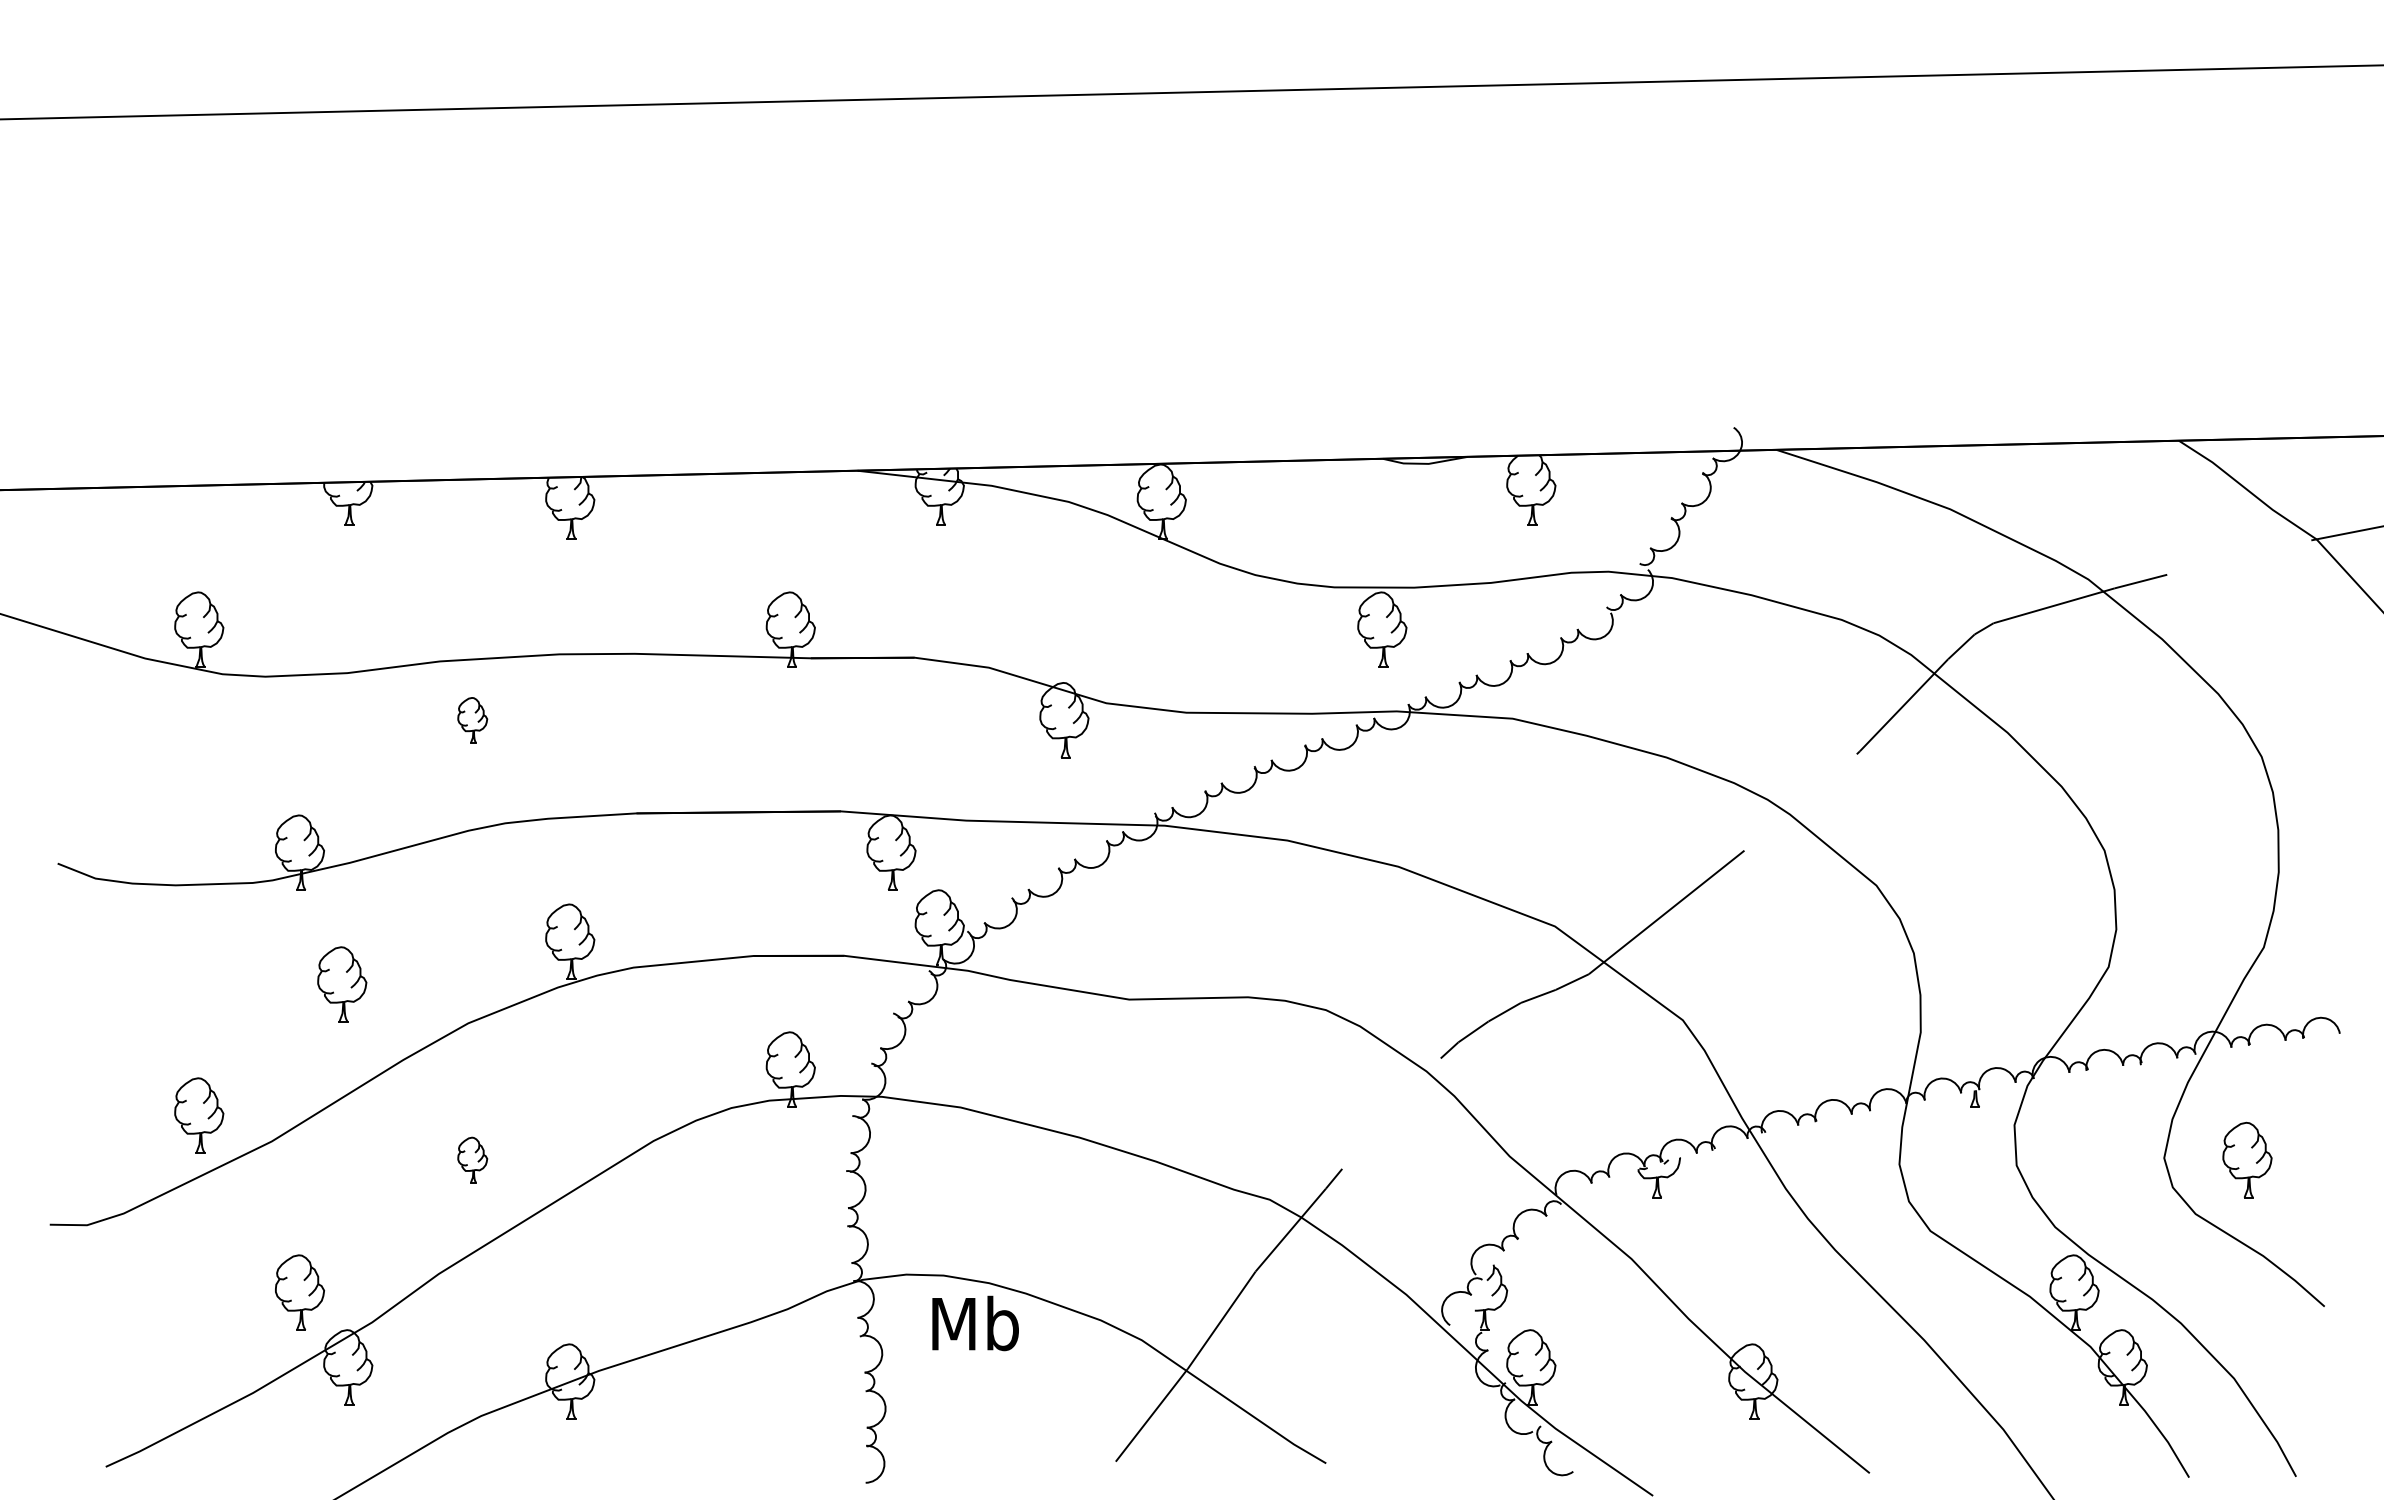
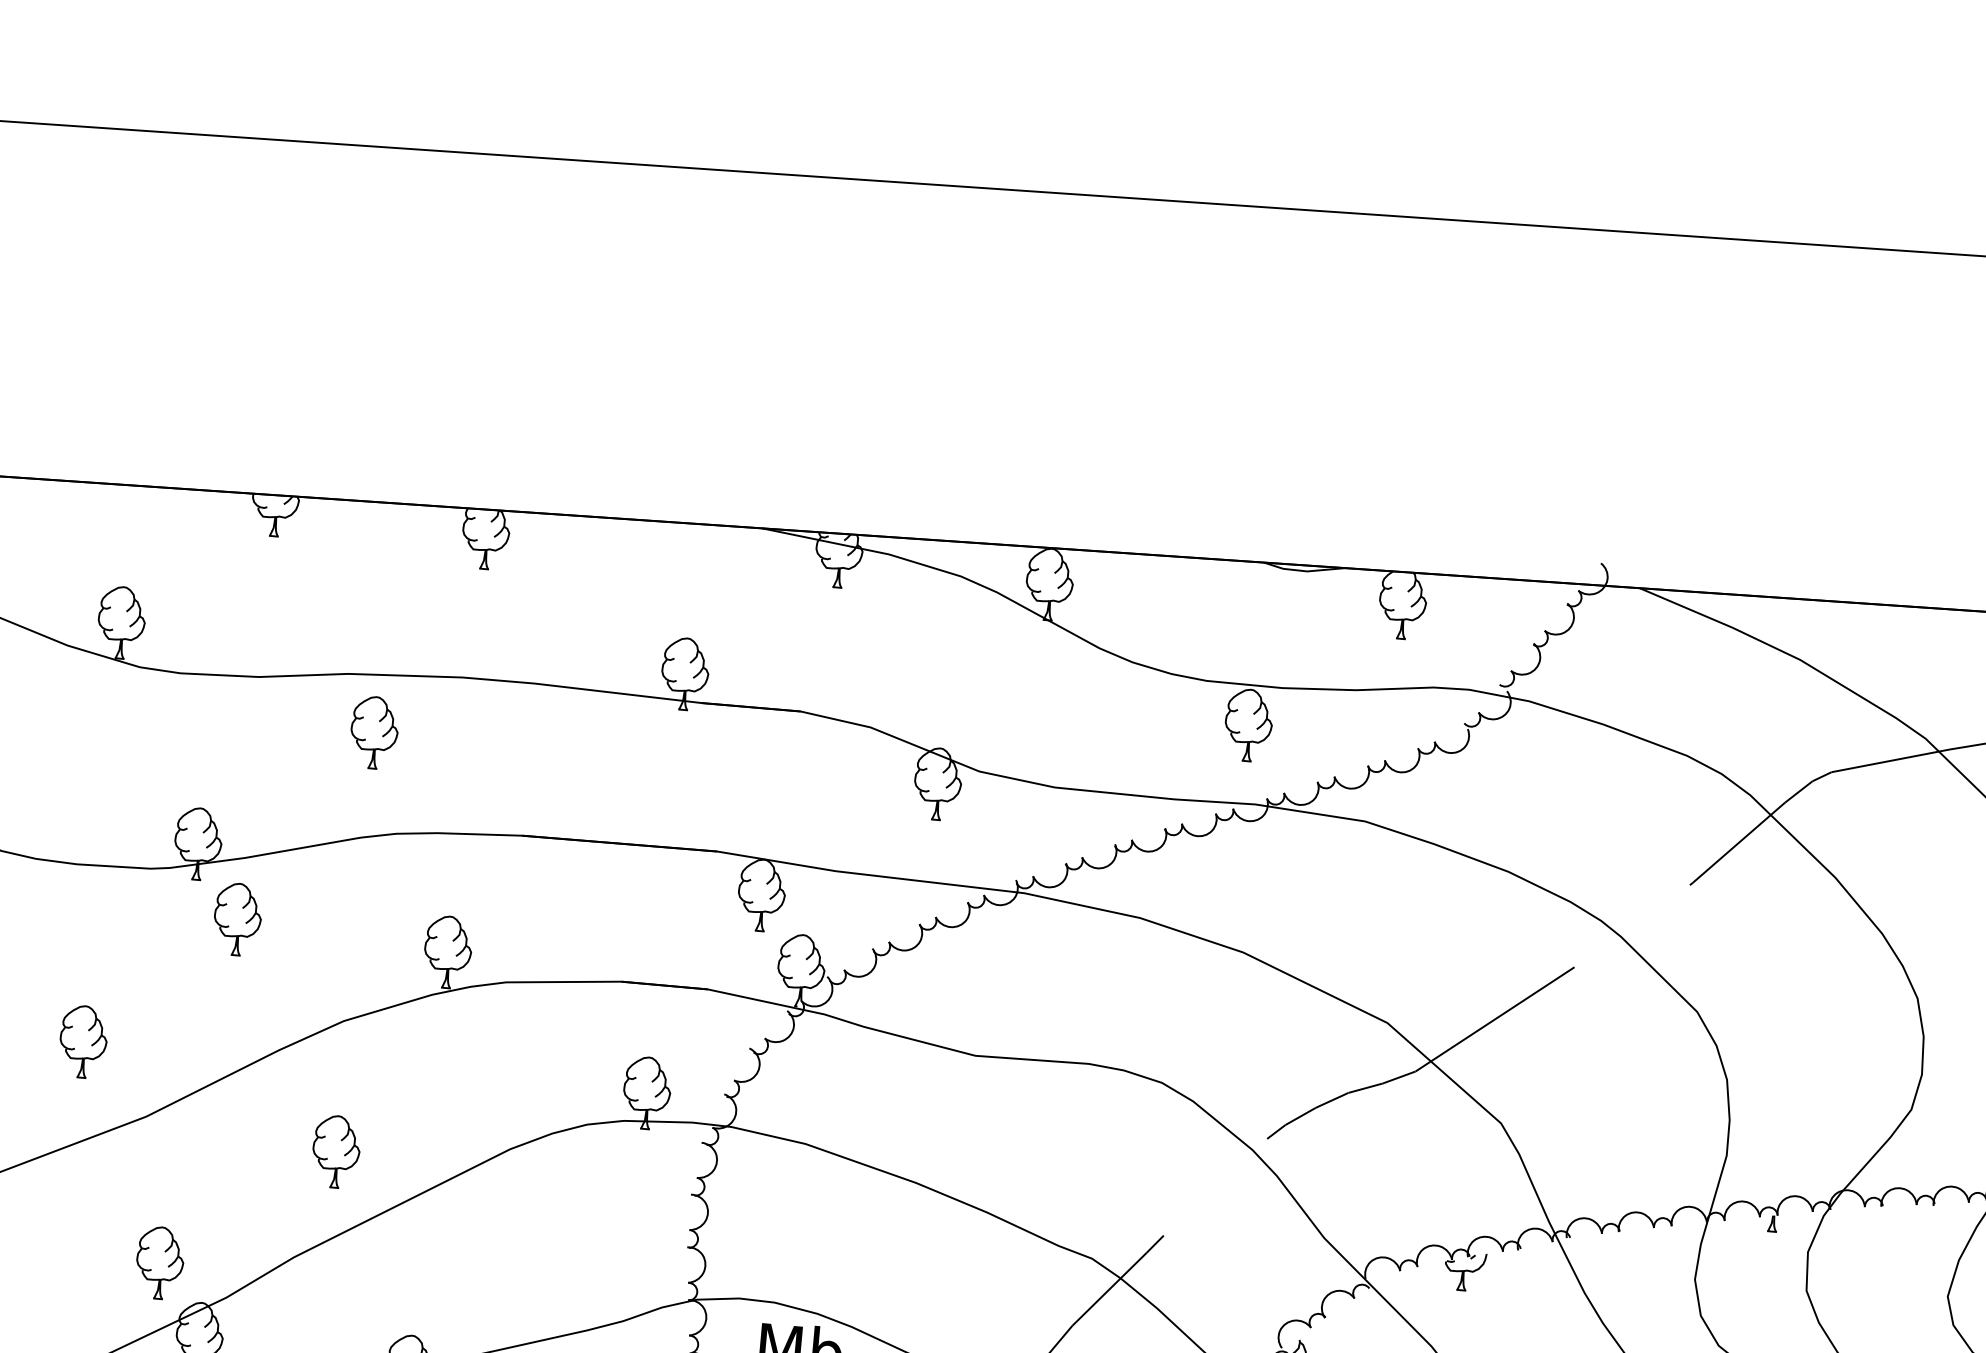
part: (472, 720) -> (374, 732), size x1.67
part: (342, 984) -> (237, 919), moved
part: (199, 1115) -> (83, 1041), moved
part: (472, 1159) -> (335, 1151), size x1.67

